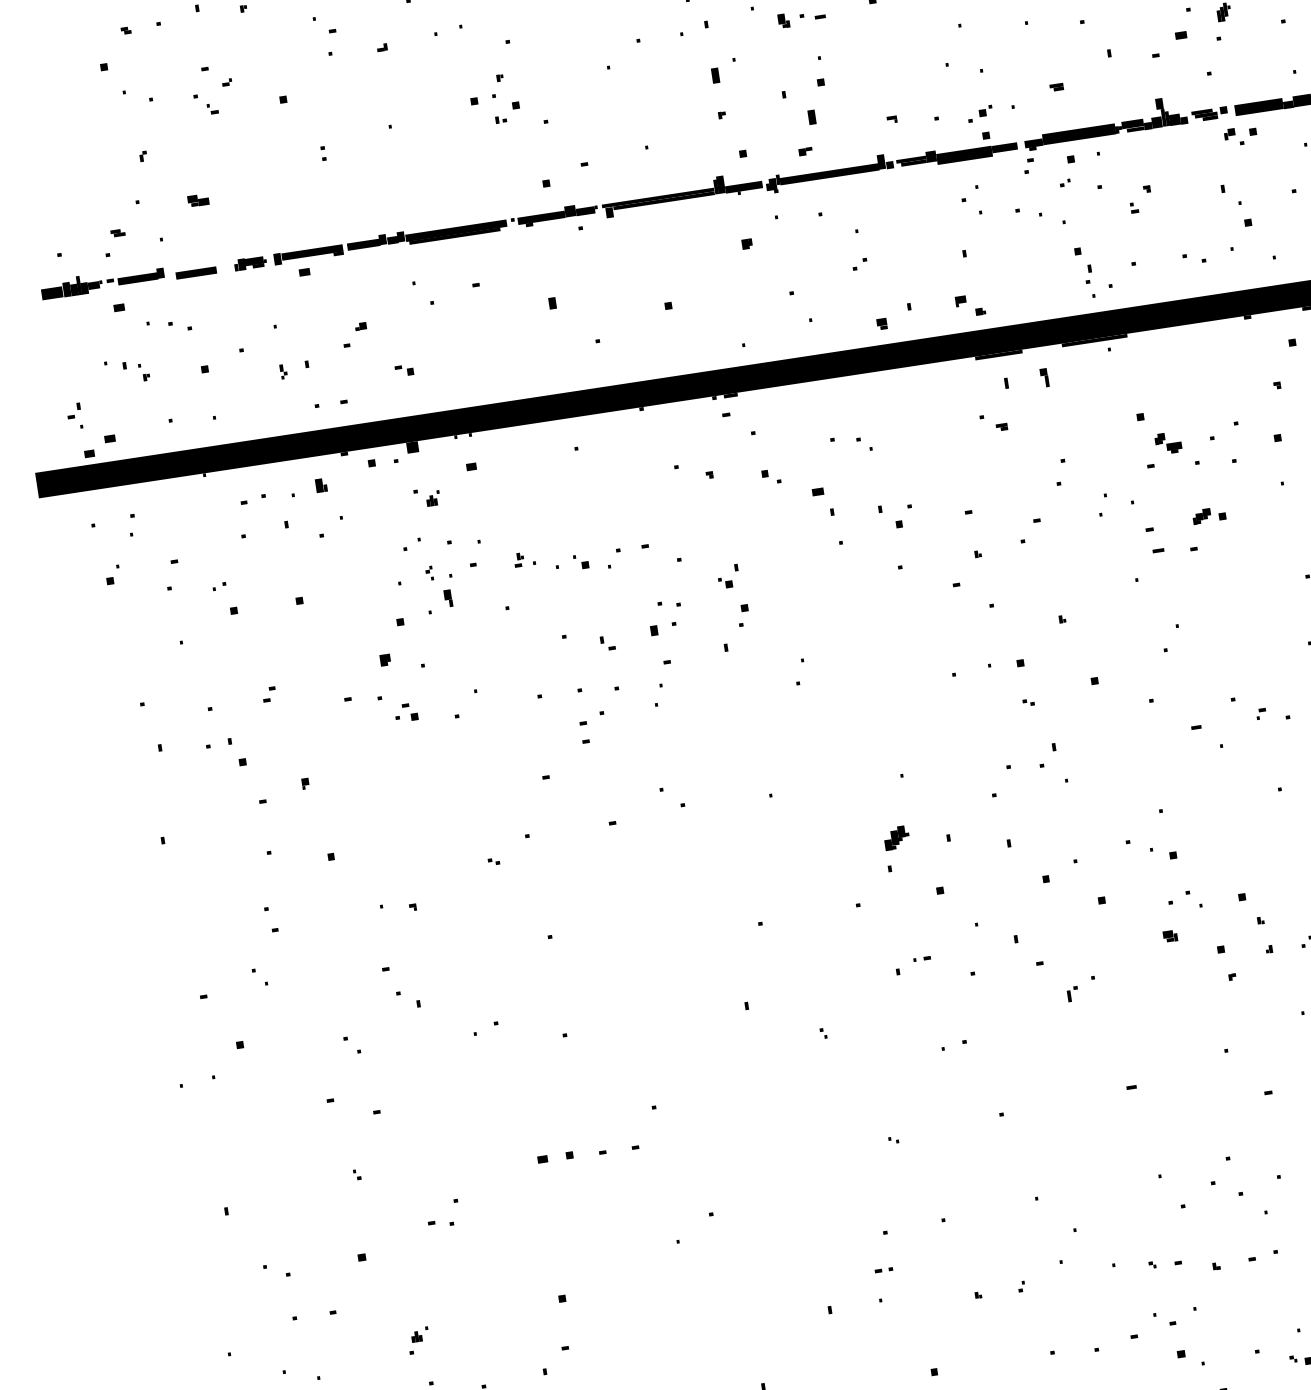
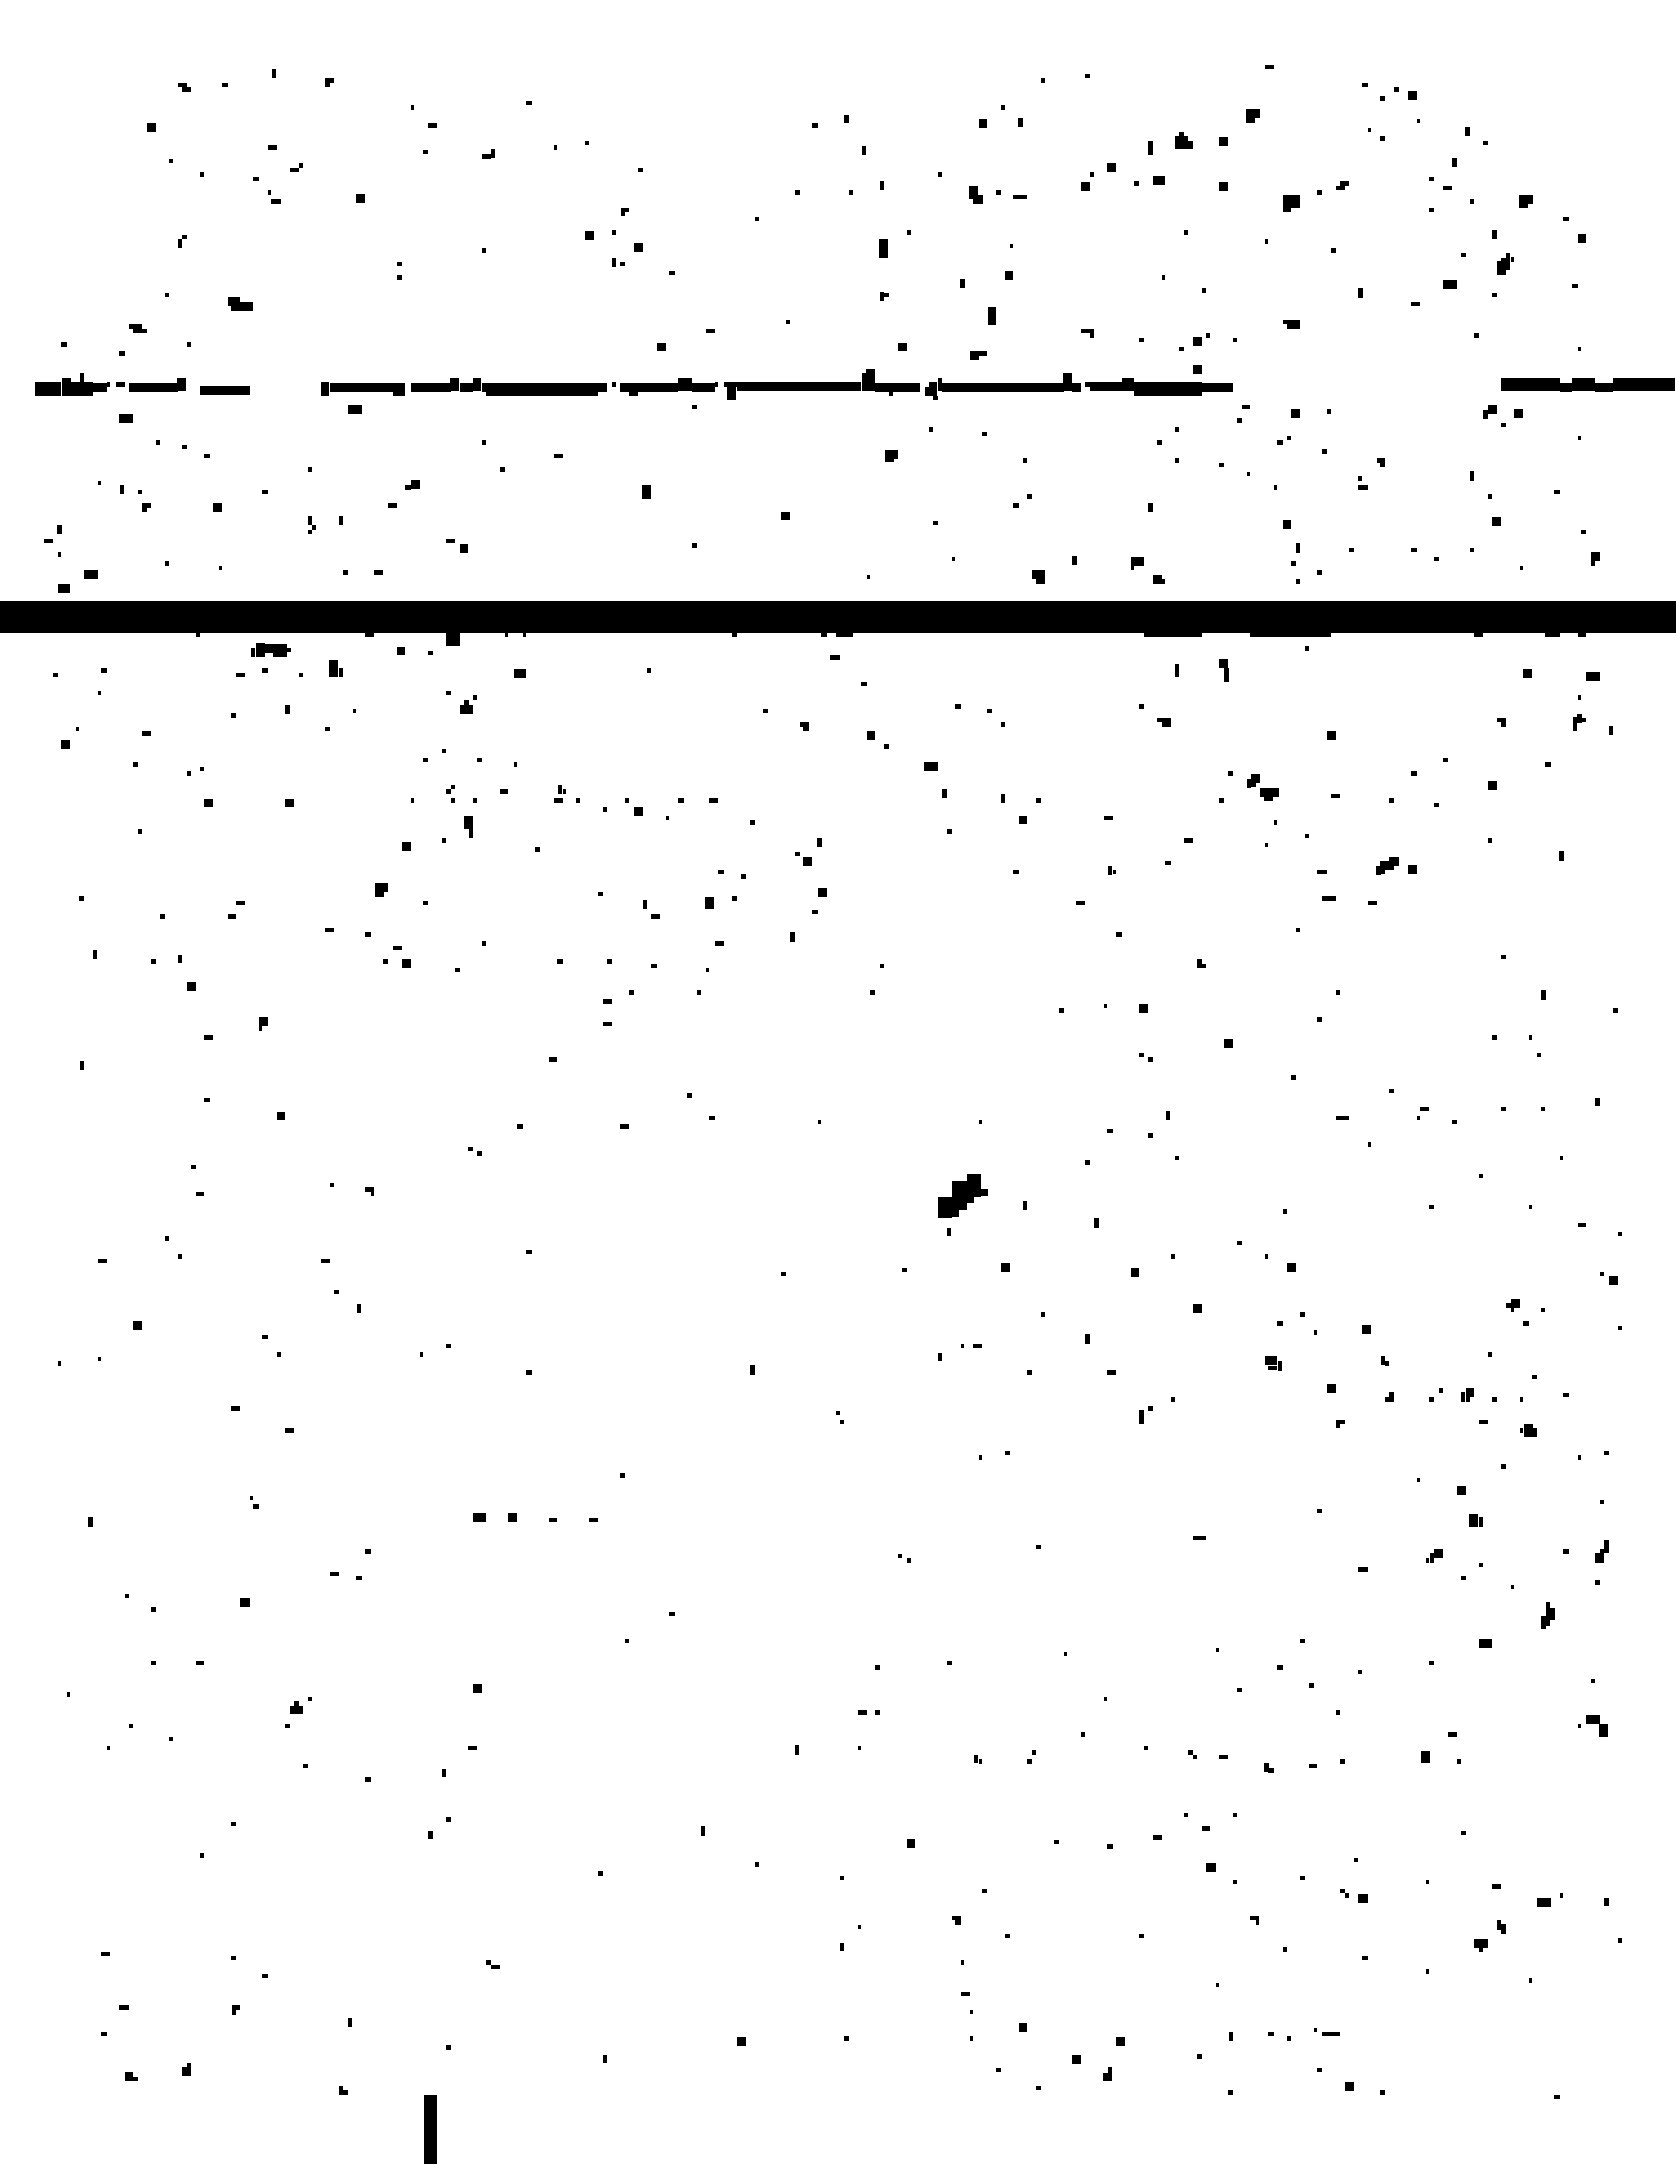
part: (1124, 119) -> (1366, 375), removed
part: (250, 262) -> (270, 649), moved
part: (1168, 443) -> (1262, 787), moved
part: (896, 837) -> (962, 1195), size x1.6

